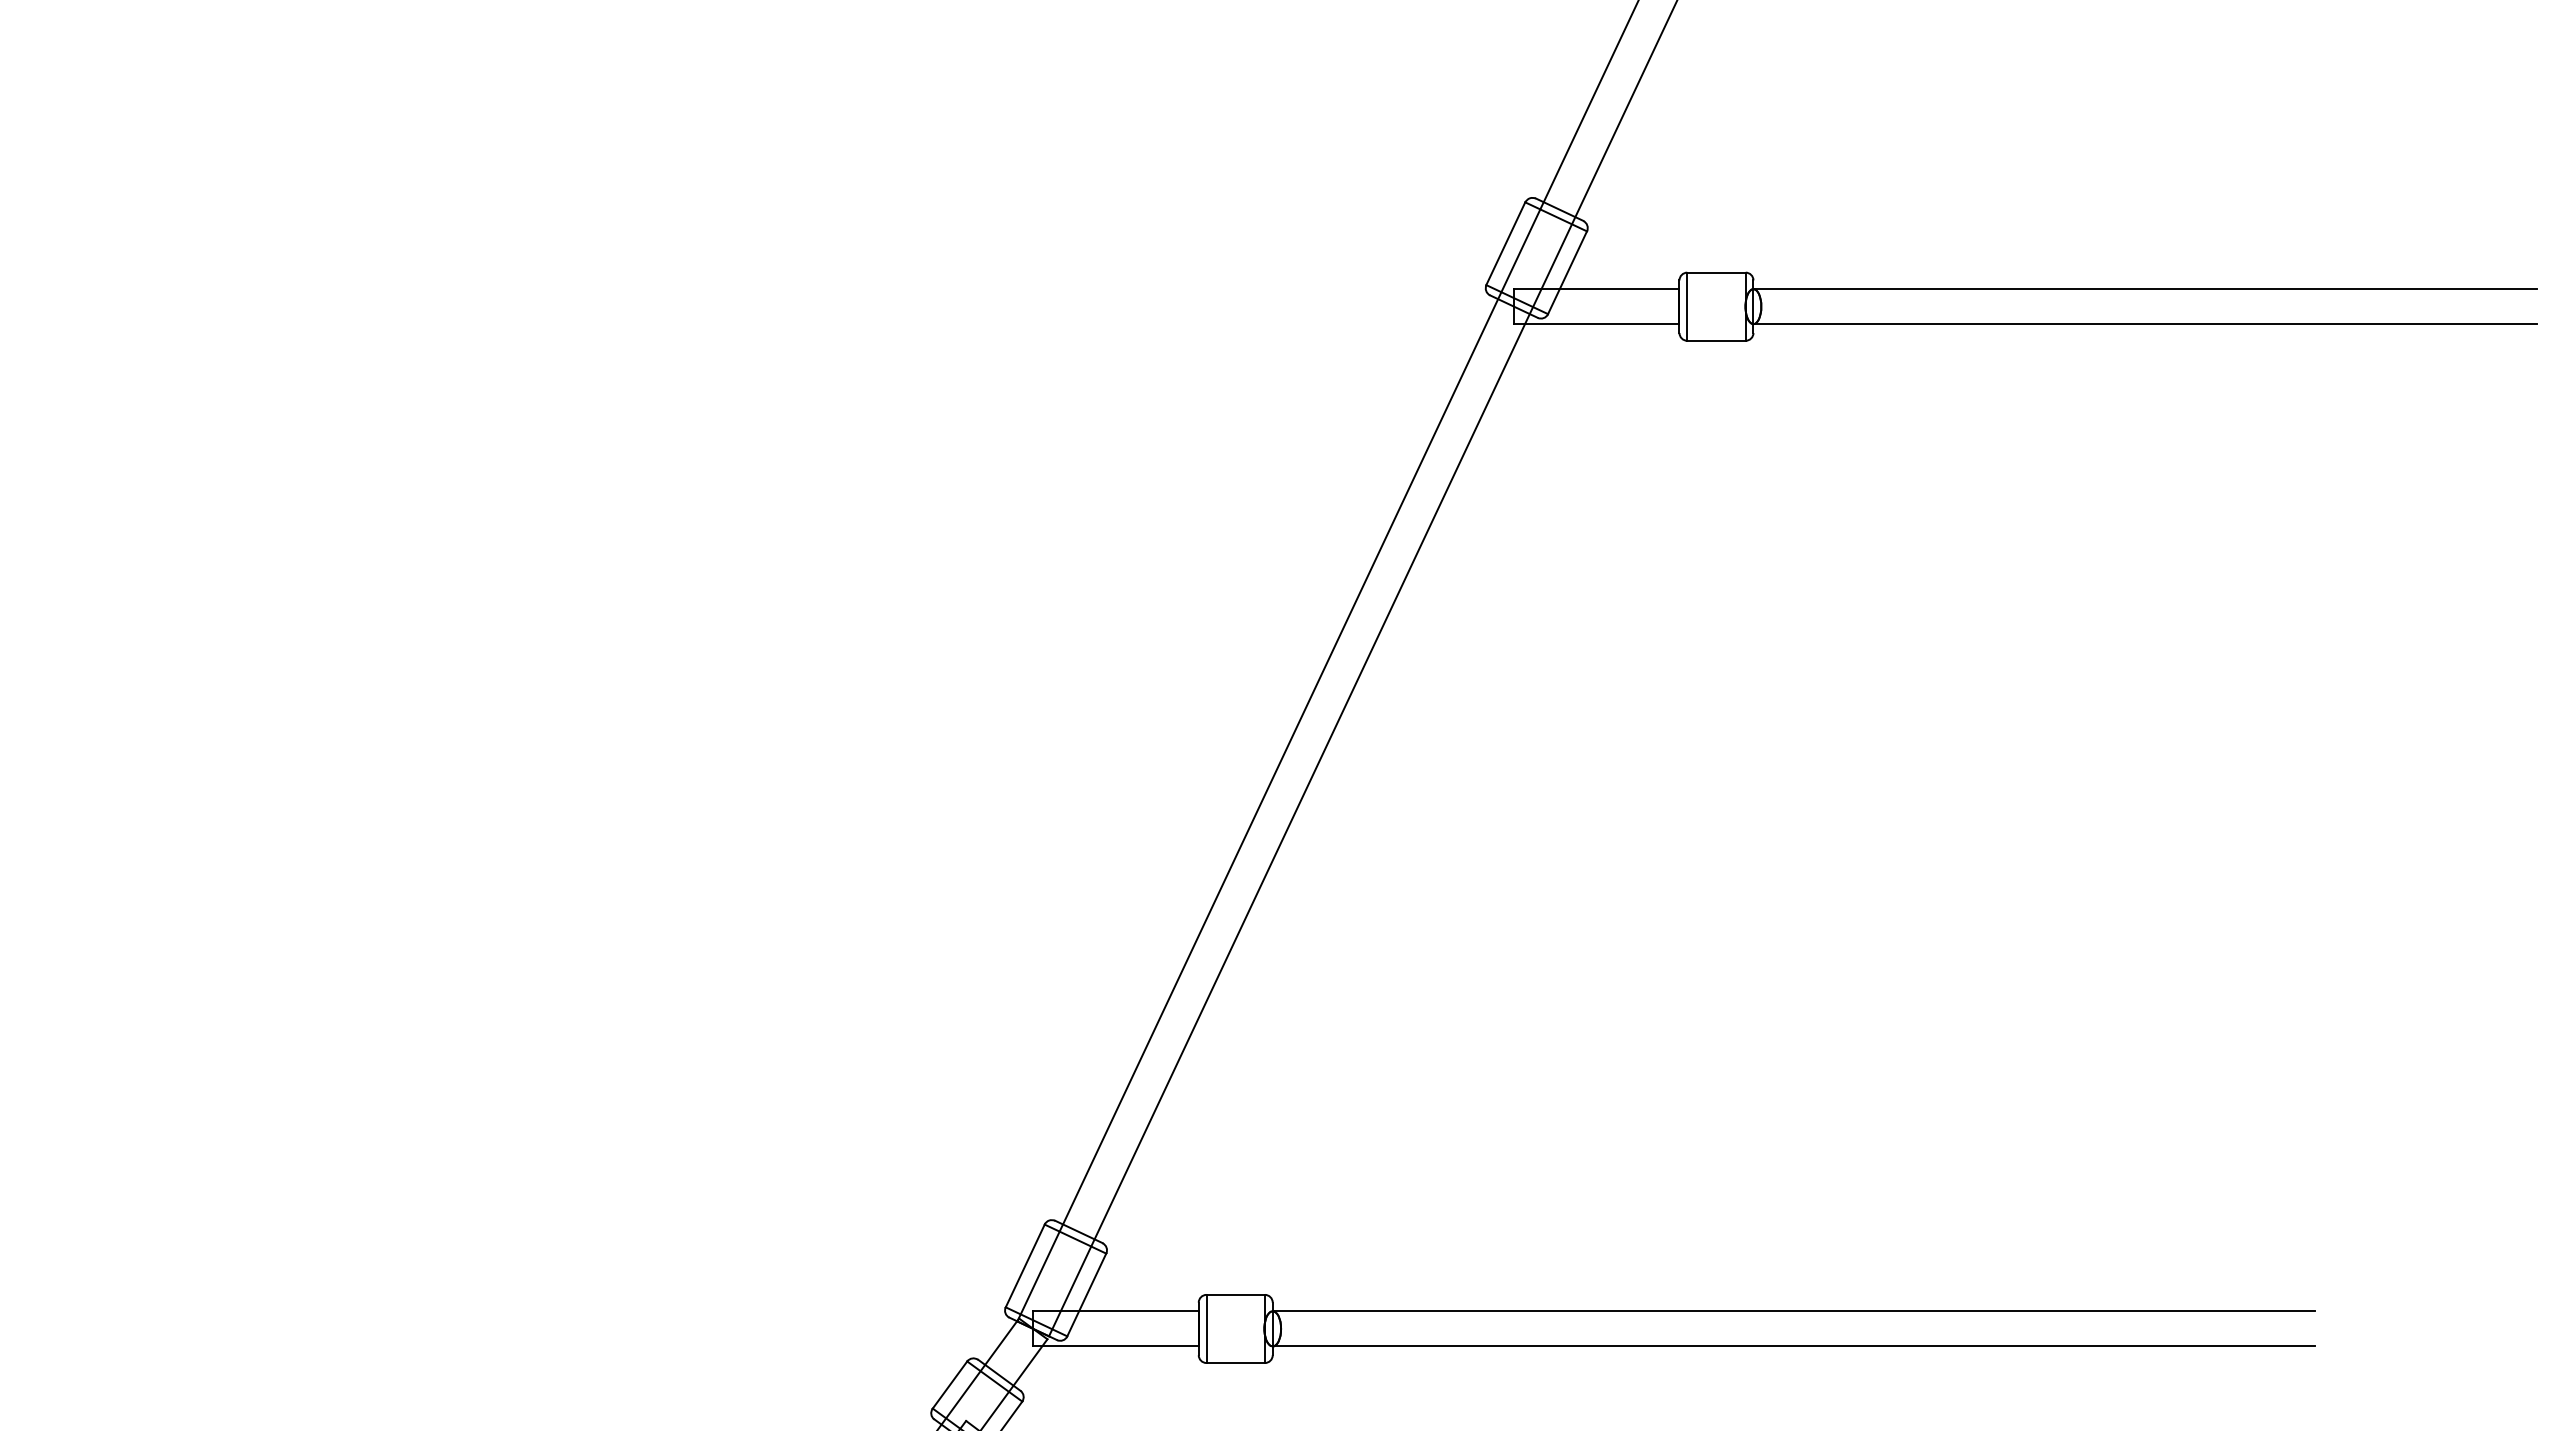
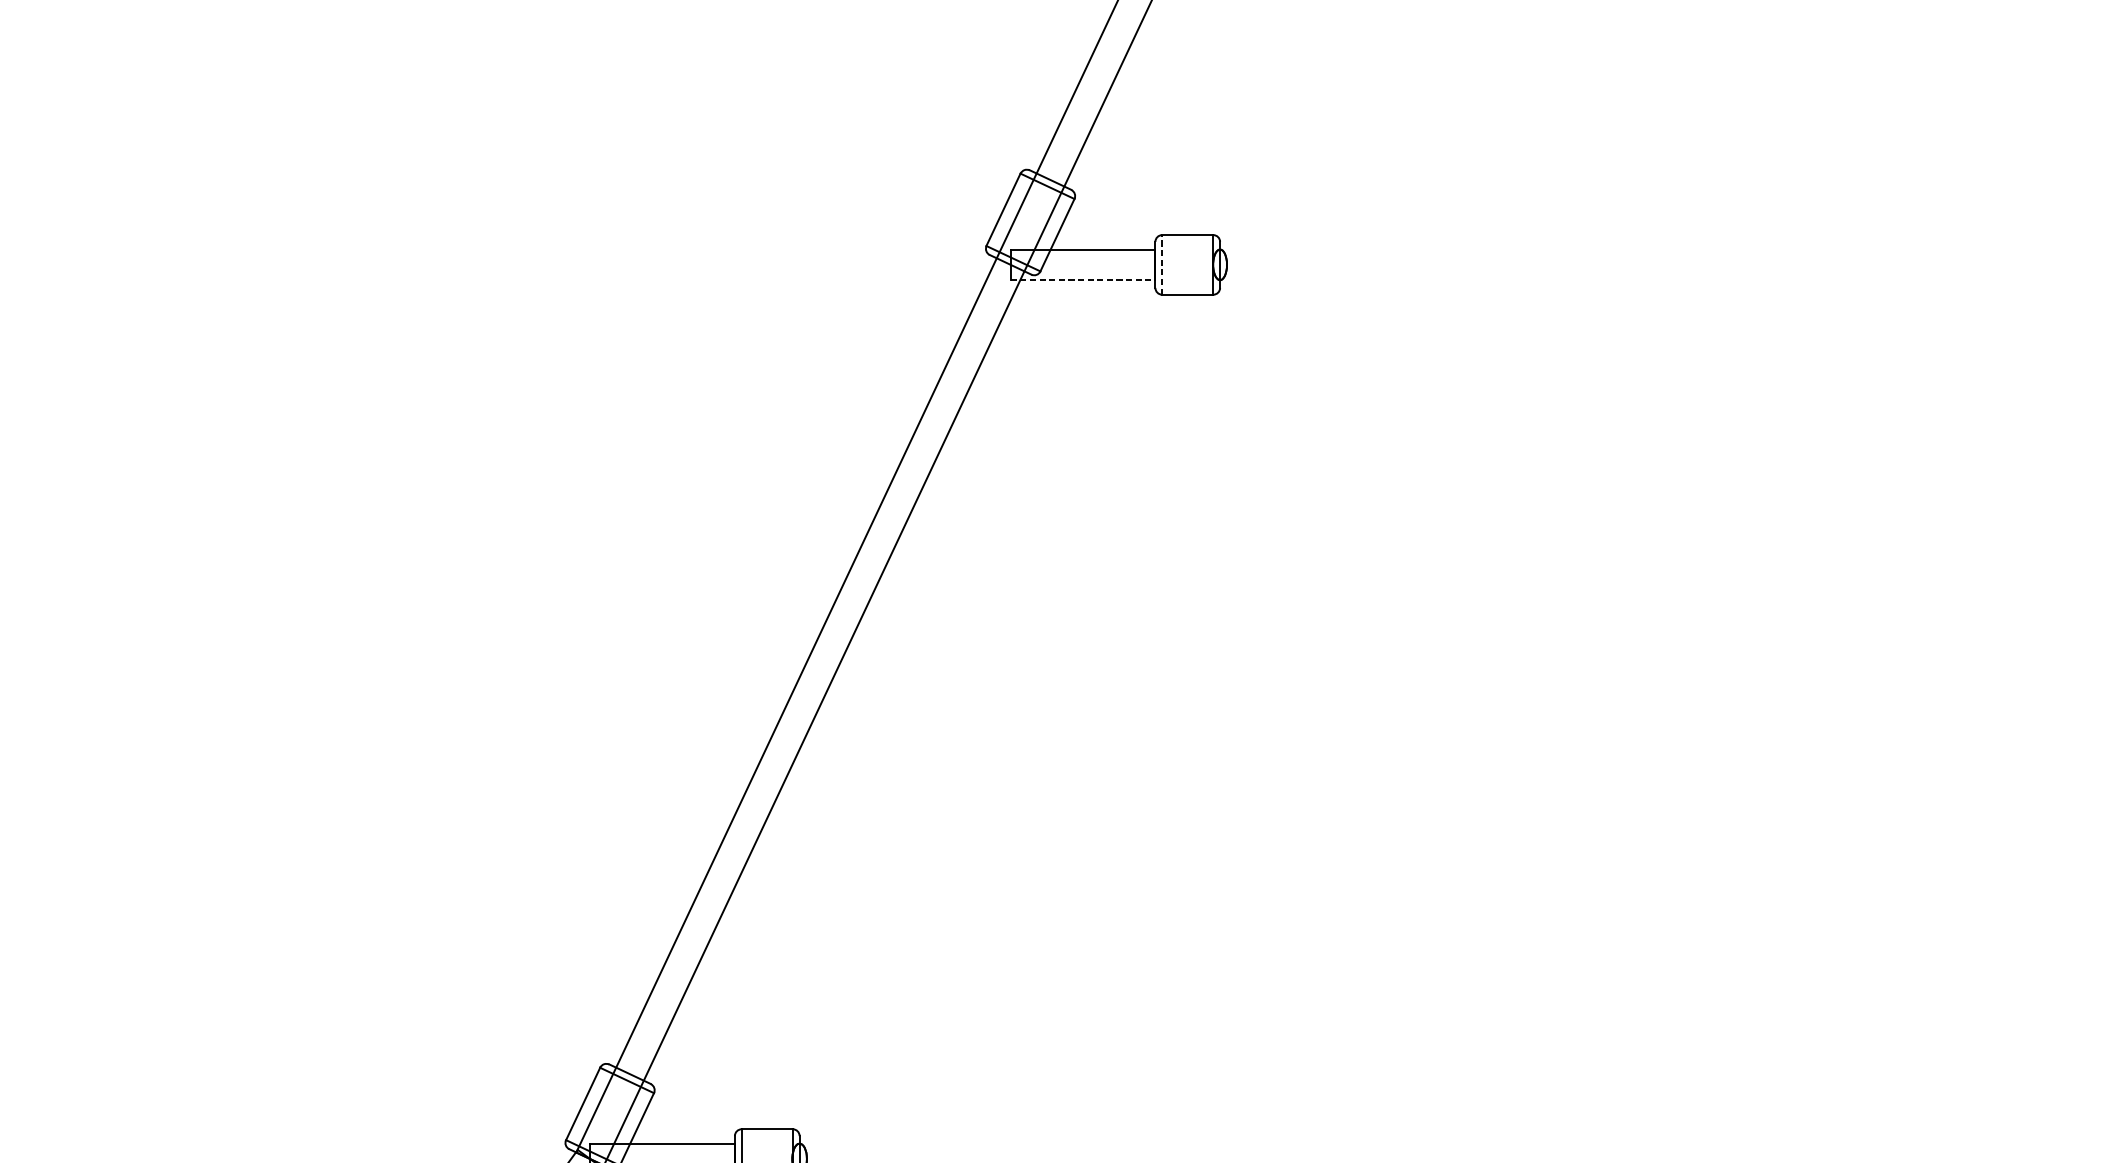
line: (2144, 289) -> (1562, 249), removed
line: (1687, 306) -> (1162, 264), solid -> dashed
line: (1596, 324) -> (1082, 280), solid -> dashed
line: (2144, 324) -> (1562, 280), removed
line: (1793, 1311) -> (1255, 1143), removed

